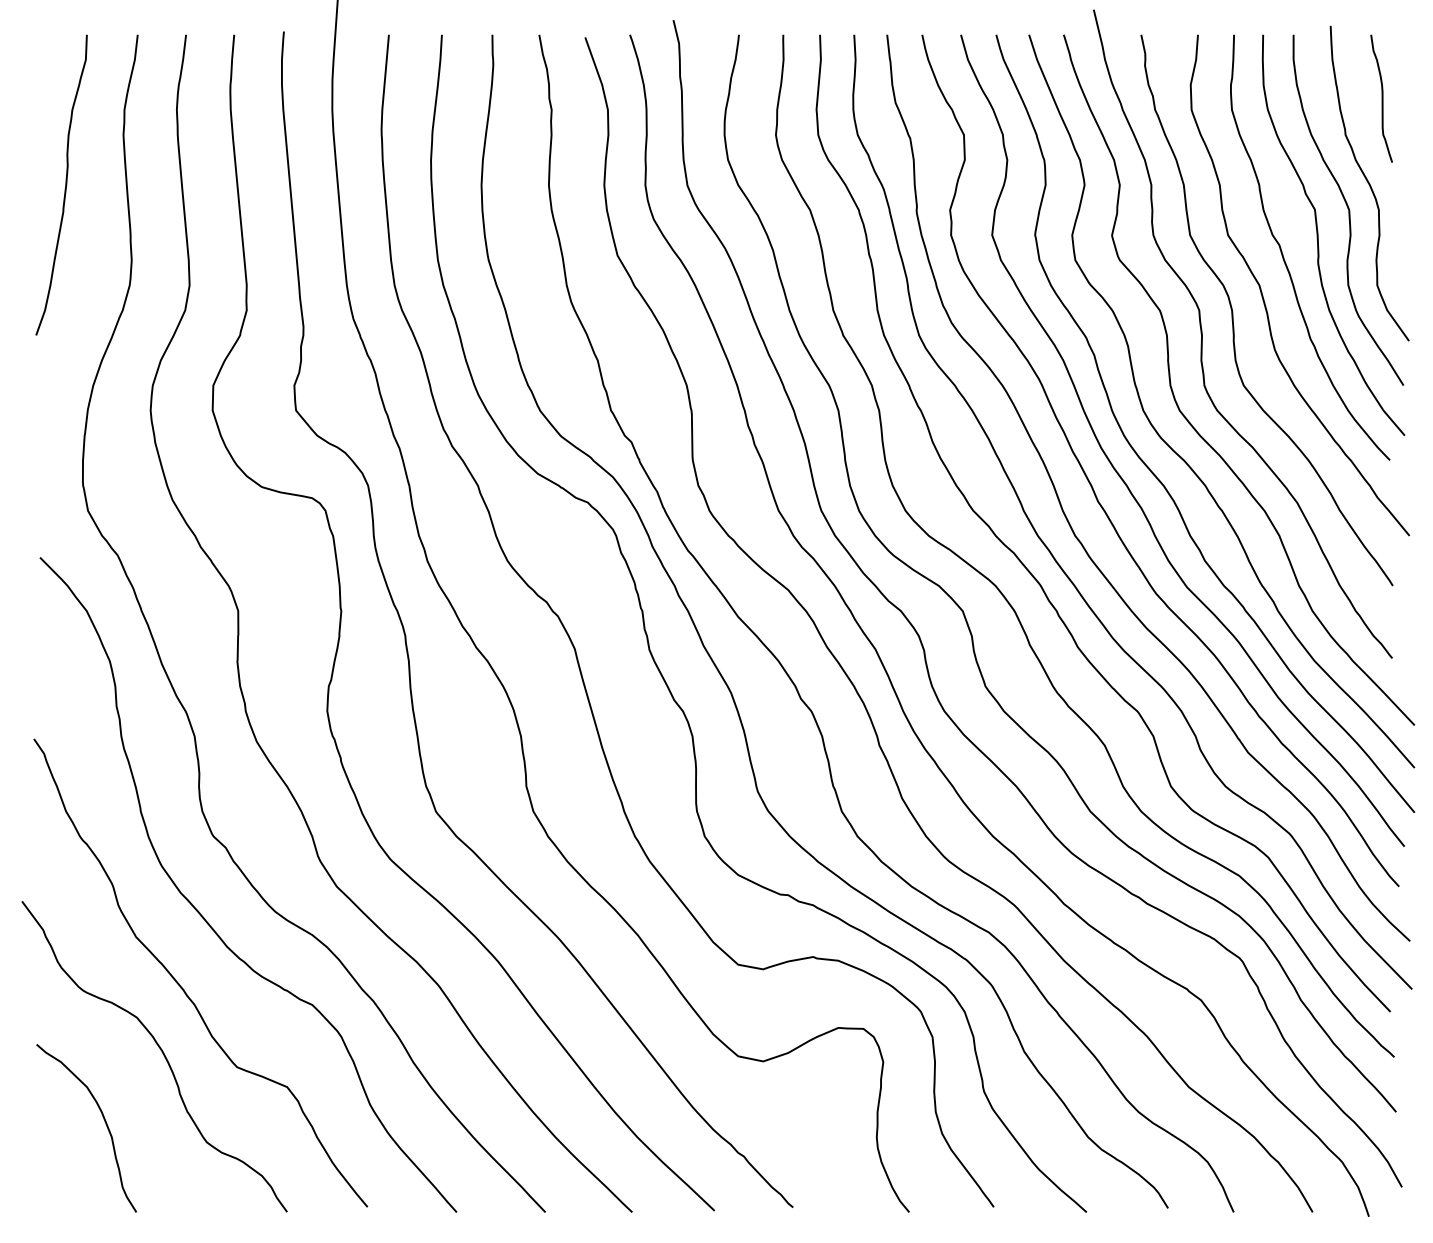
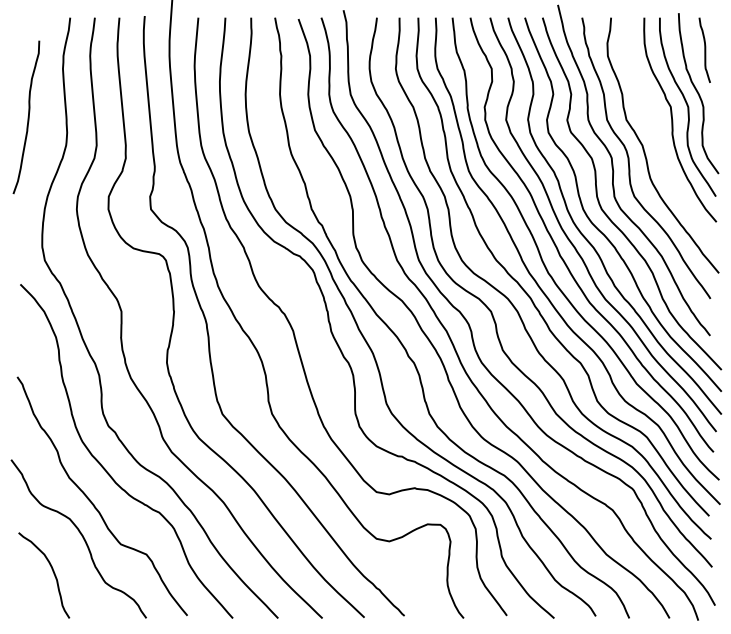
curve: (63, 185) -> (27, 117), moved
curve: (1284, 255) -> (655, 130), removed

